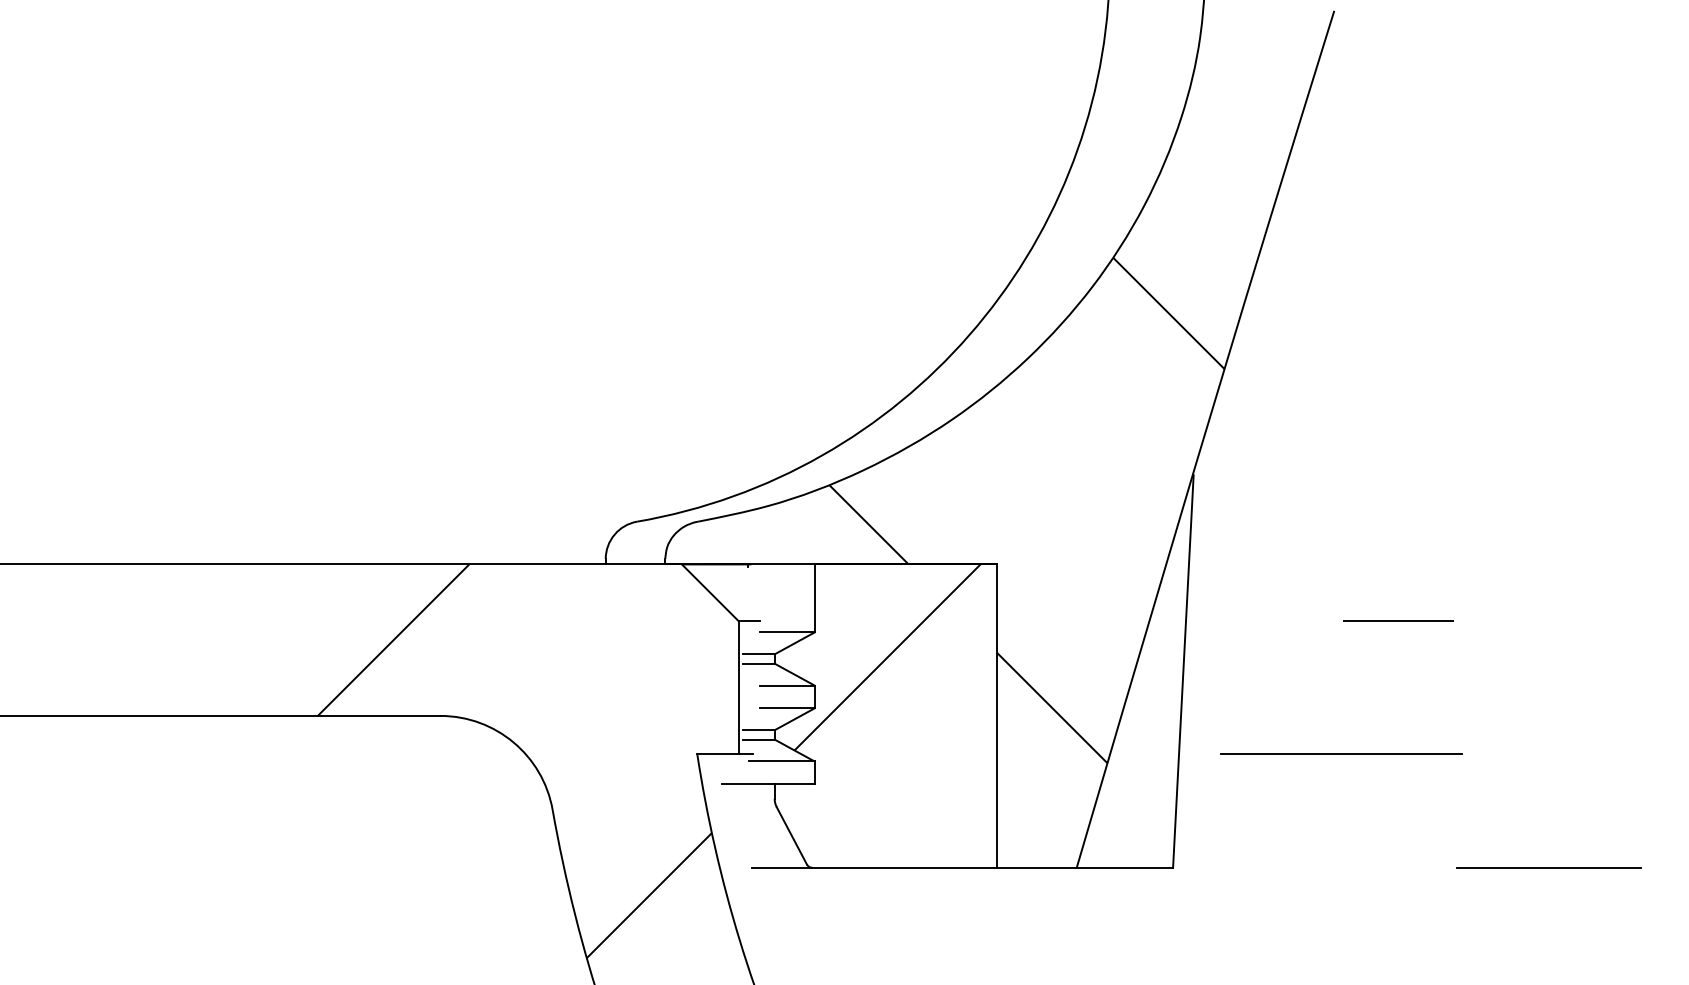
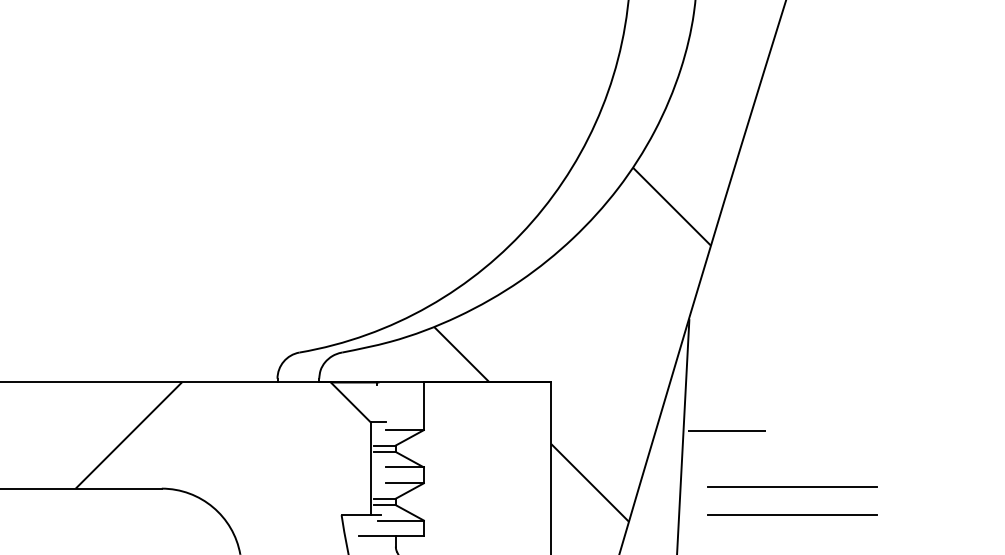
line: (1398, 620) -> (727, 430), moved
hatch: (887, 657) -> (474, 447), removed
line: (1341, 713) -> (792, 486), added

